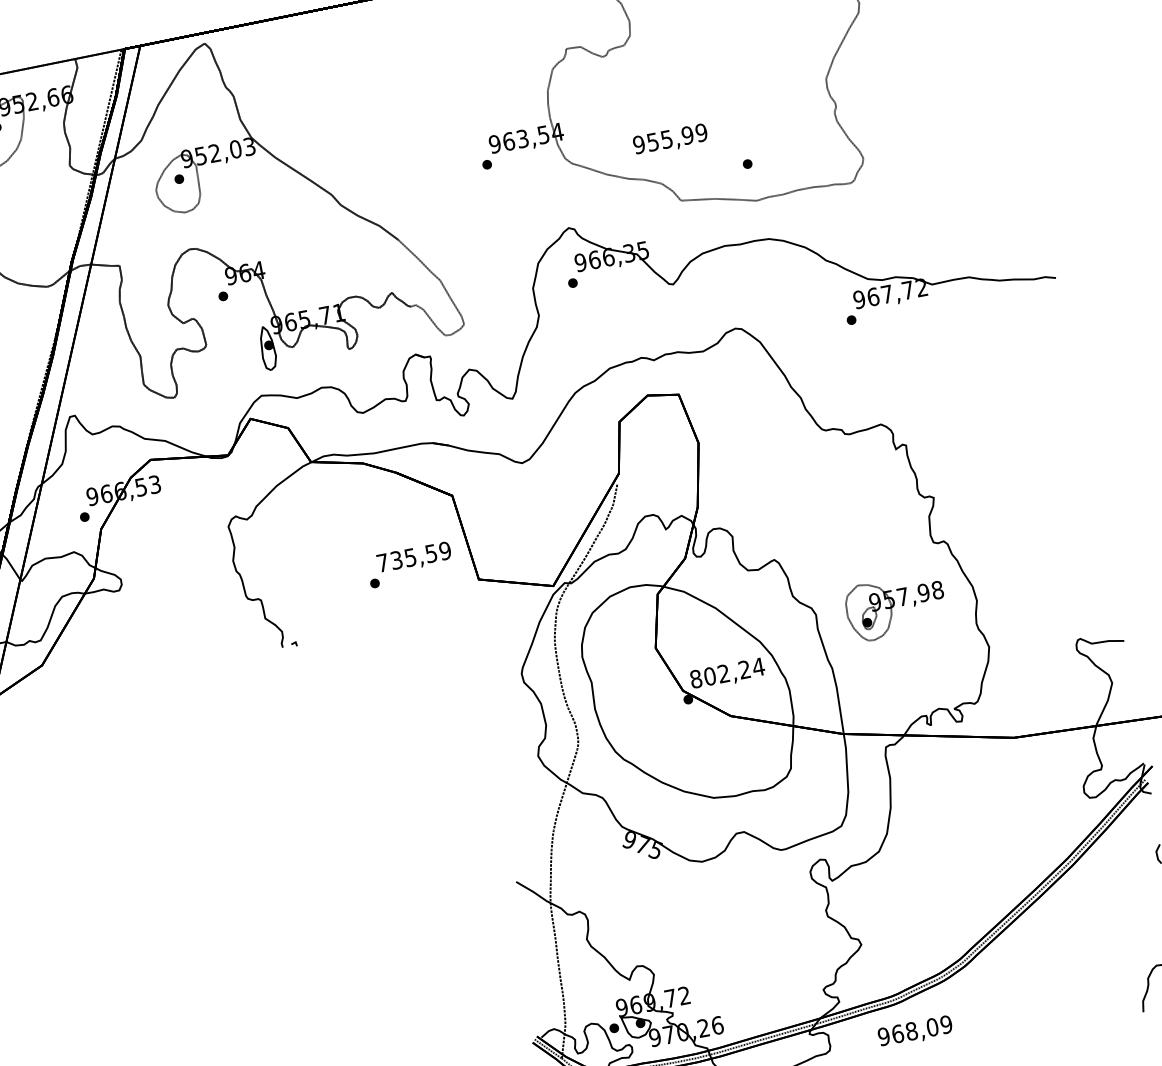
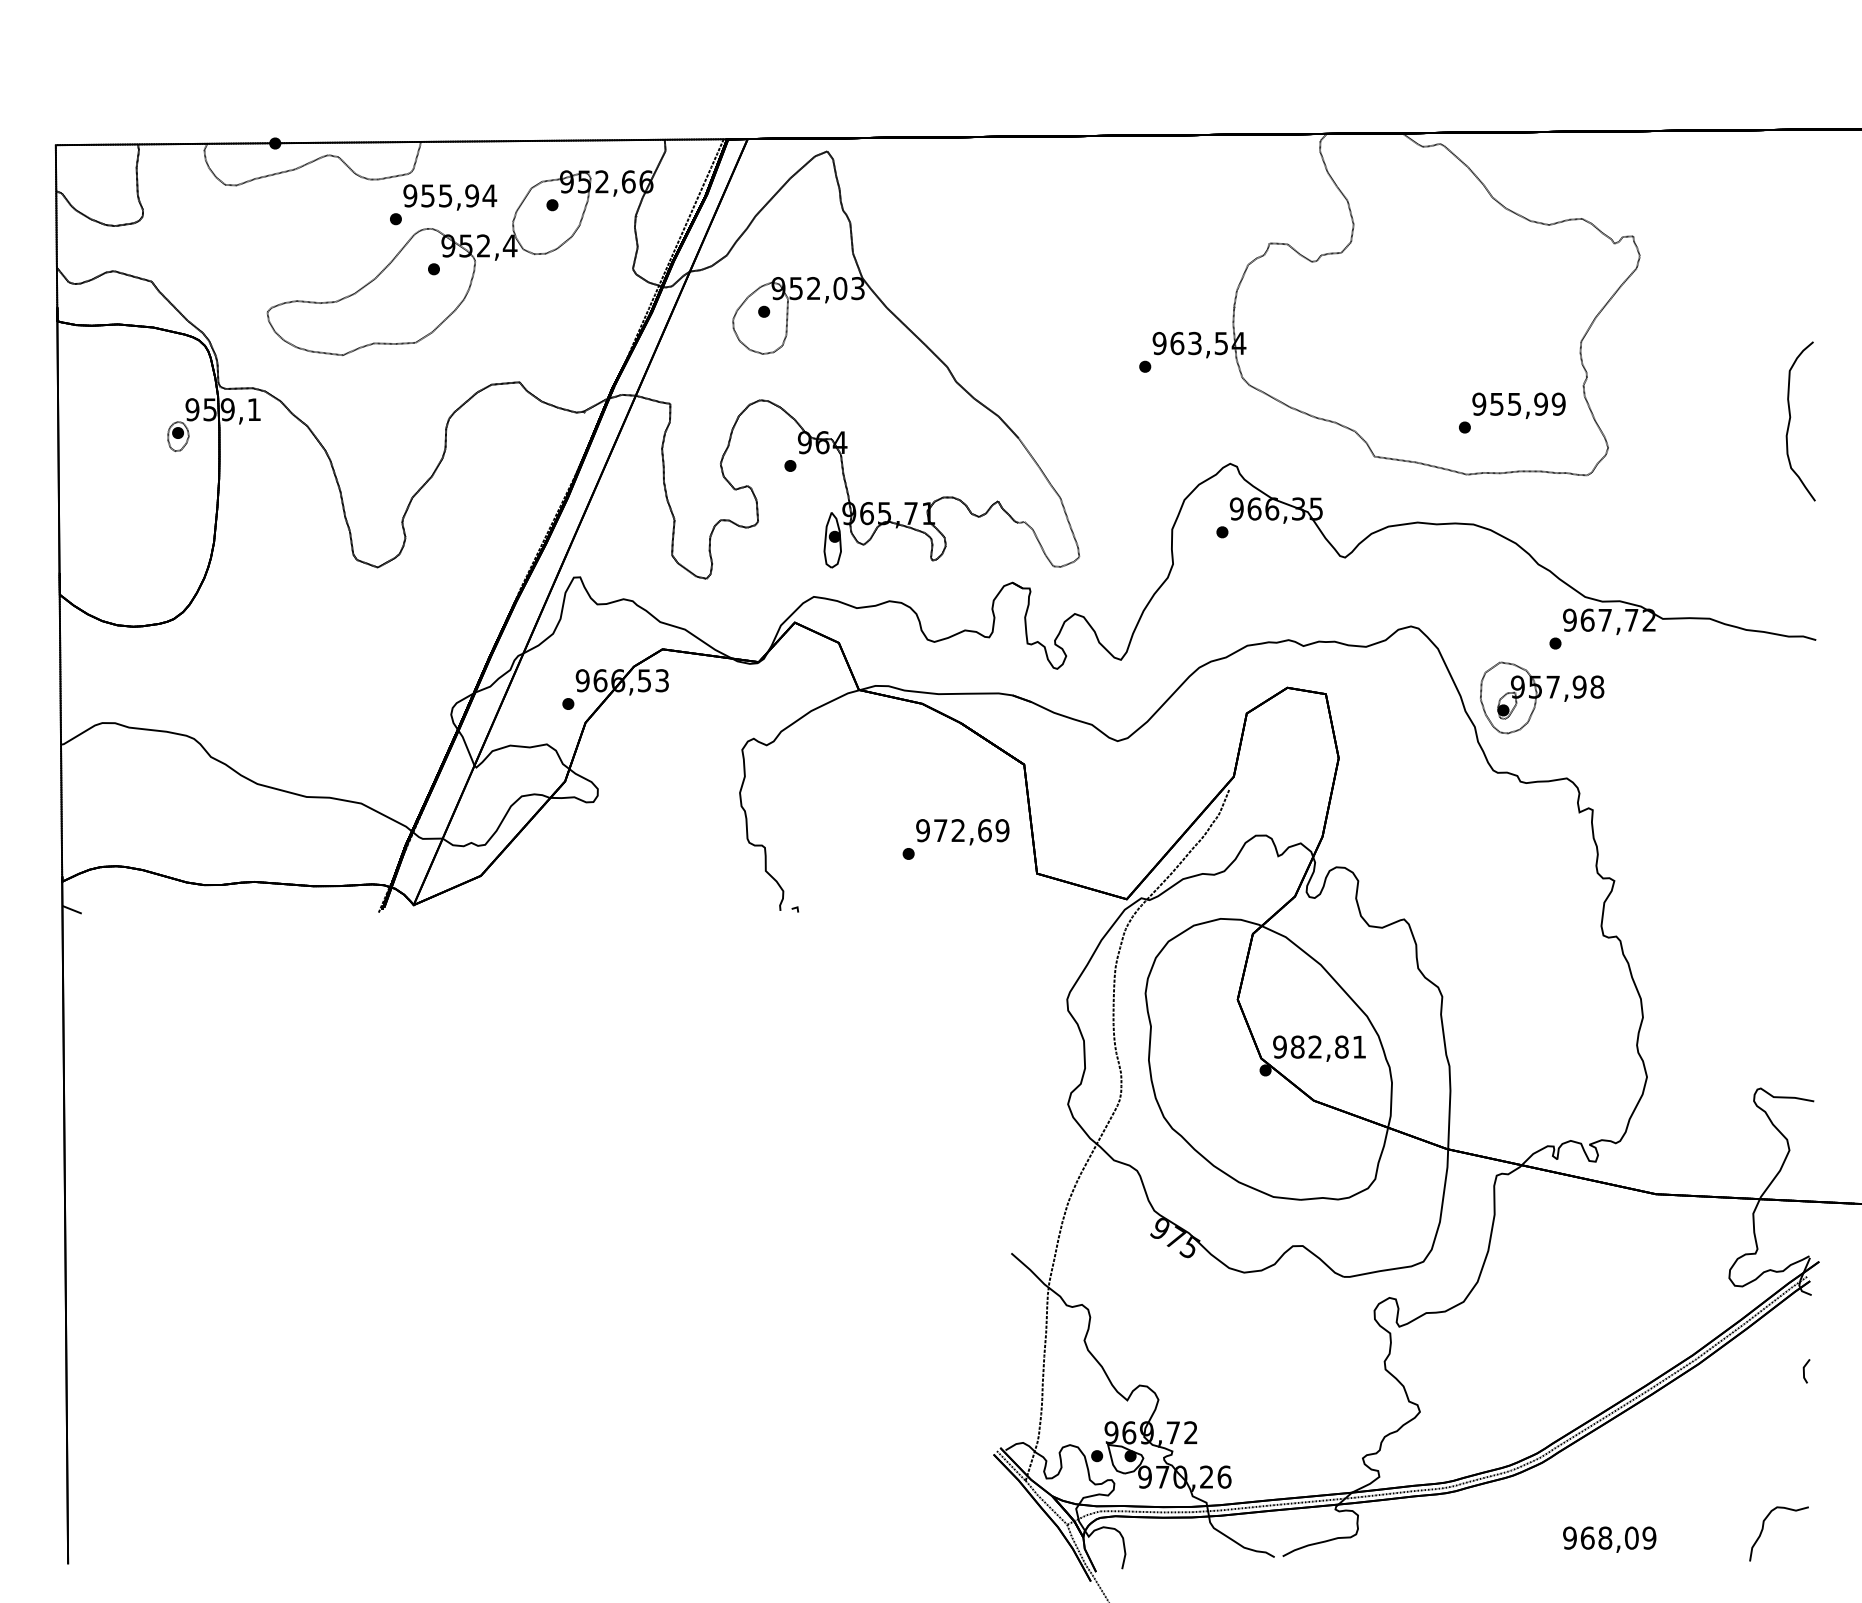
curve: (1002, 106) -> (1791, 417), added
text: (670, 139) -> (1518, 405), moved
text: (406, 558) -> (953, 830), 735,59 -> 972,69
part: (896, 606) -> (1542, 697), moved
text: (727, 672) -> (1319, 1046), 802,24 -> 982,81
text: (915, 1031) -> (1609, 1539), moved

